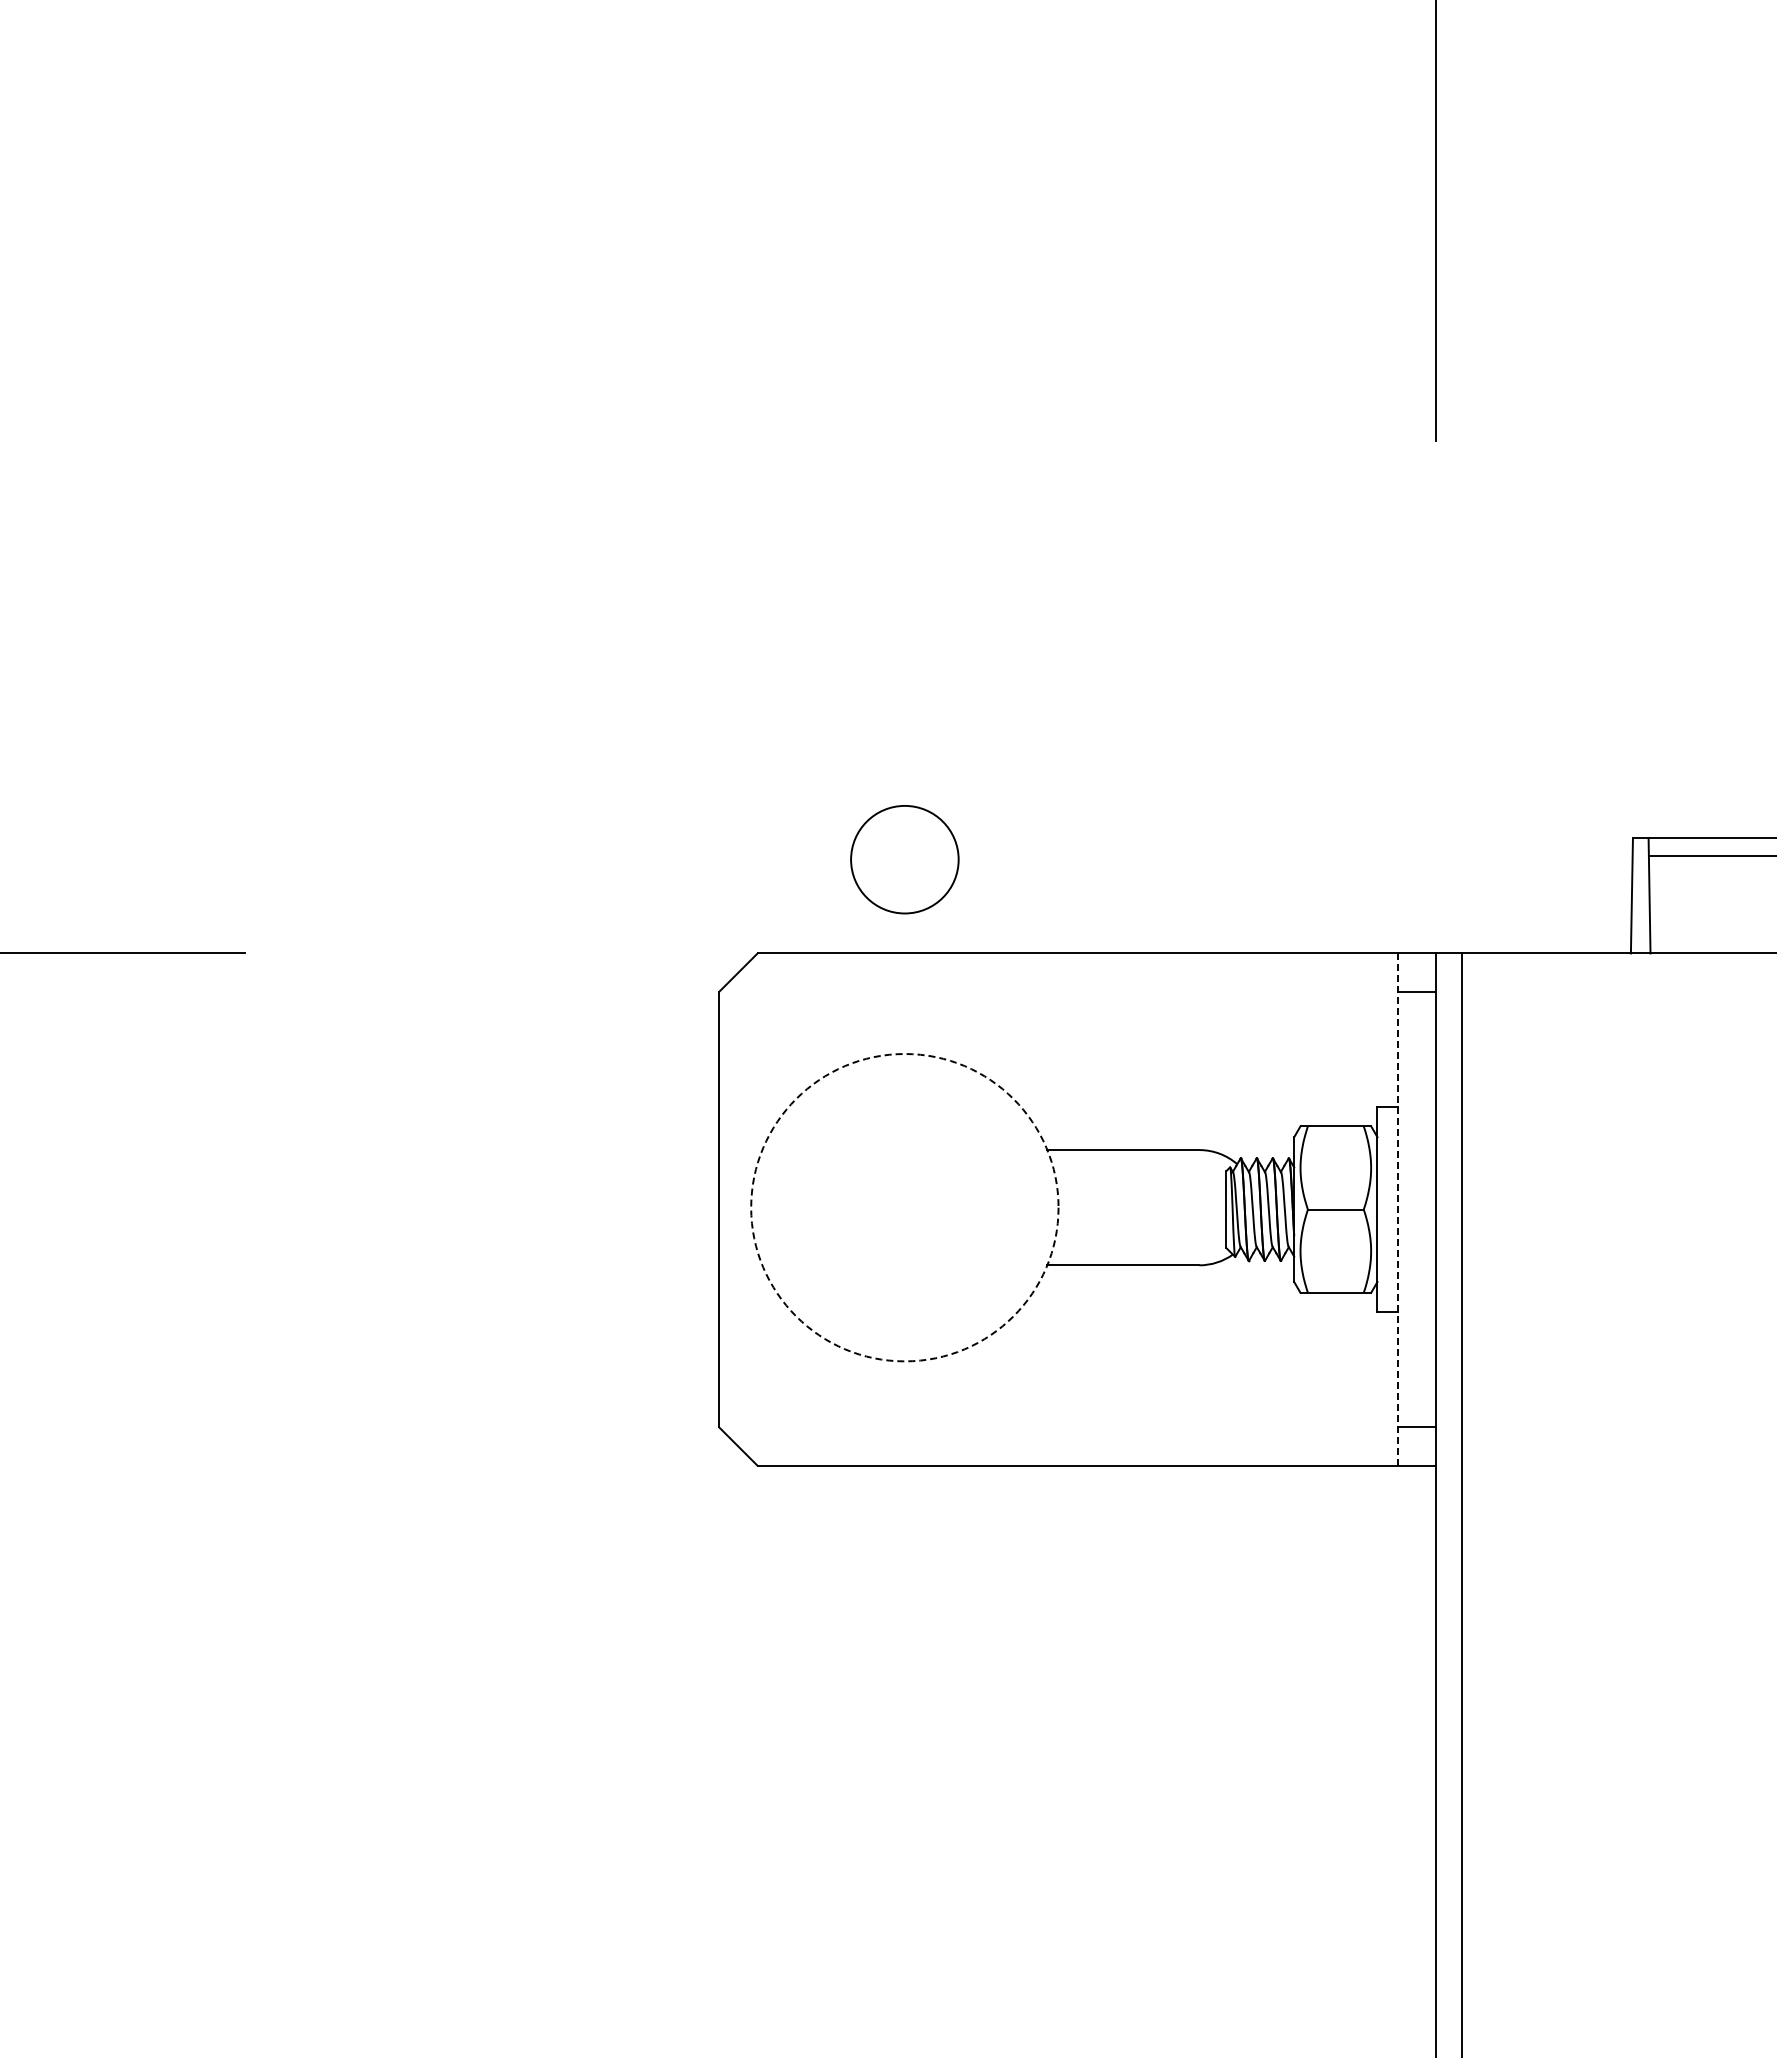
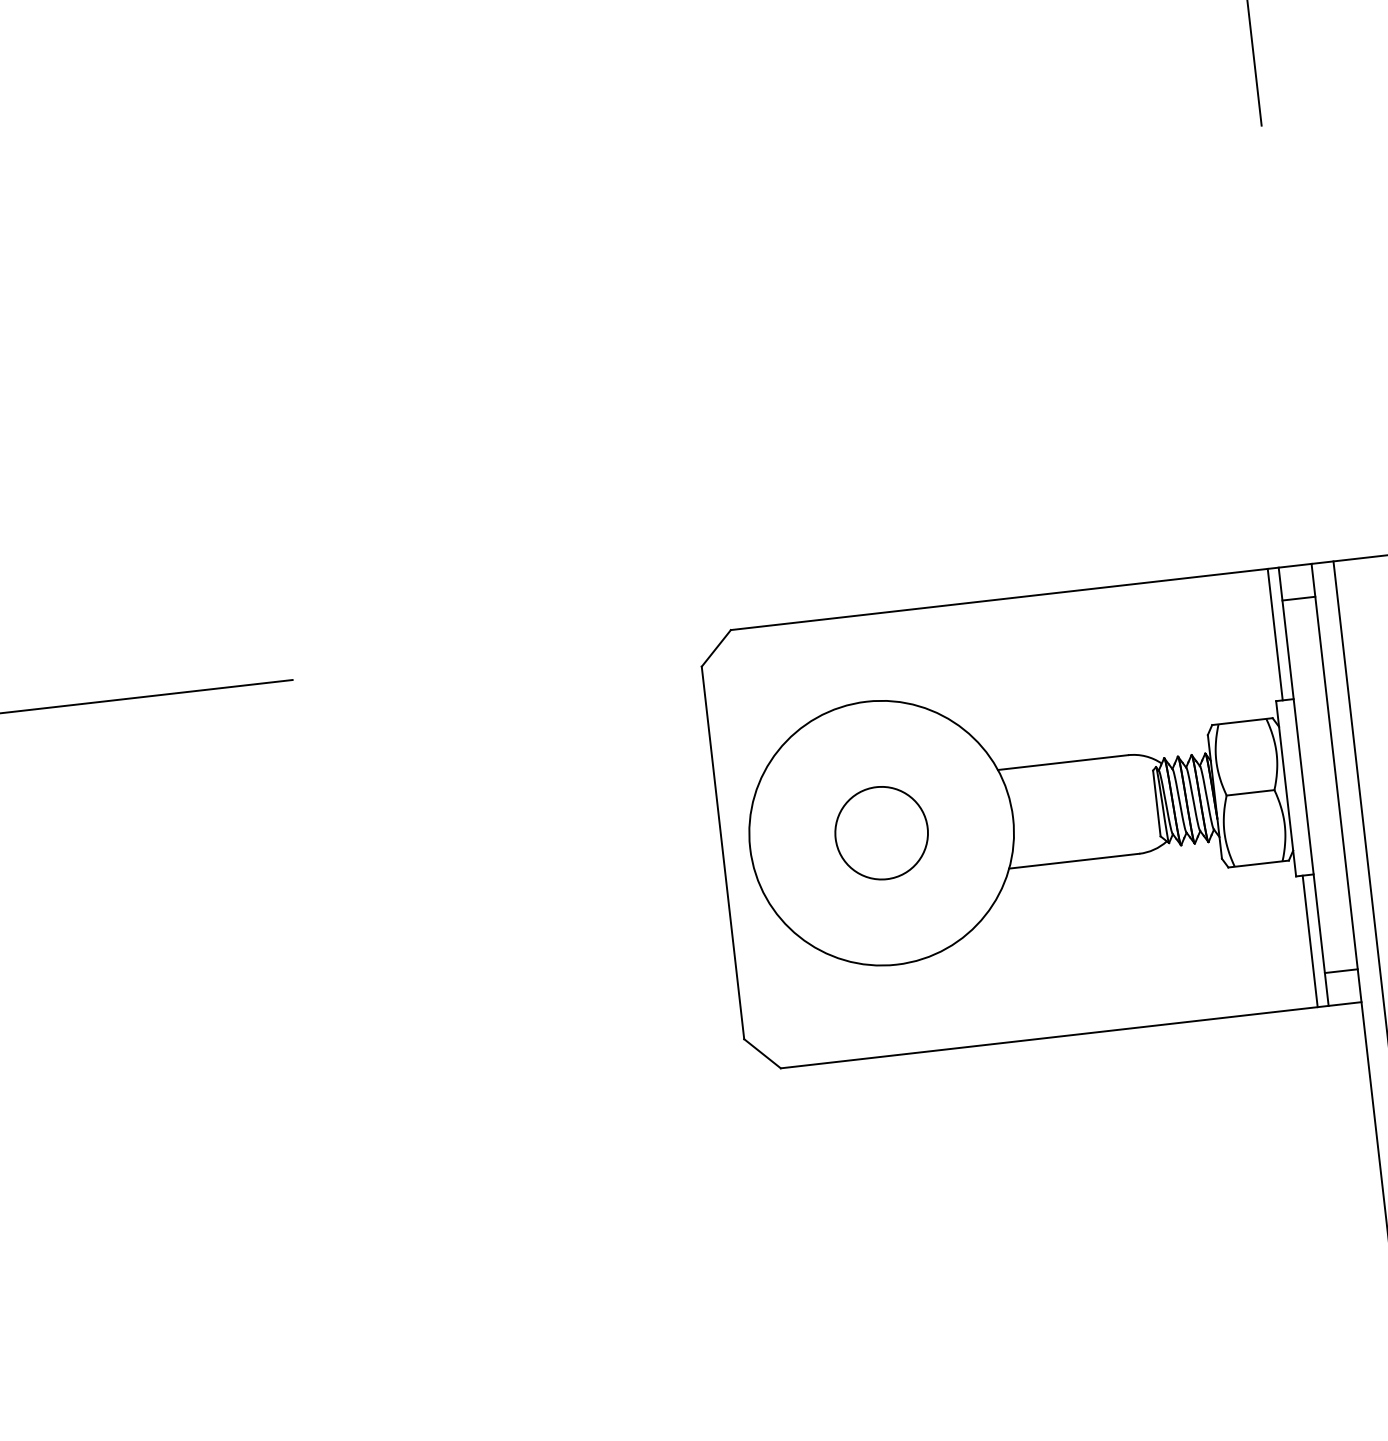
circle: (904, 859) -> (881, 833), moved
line: (1385, 1030) -> (1275, 634), added
circle: (904, 1207) -> (881, 833), dashed -> solid
line: (1397, 1209) -> (1303, 786), dashed -> solid
line: (1385, 1388) -> (1310, 941), added

